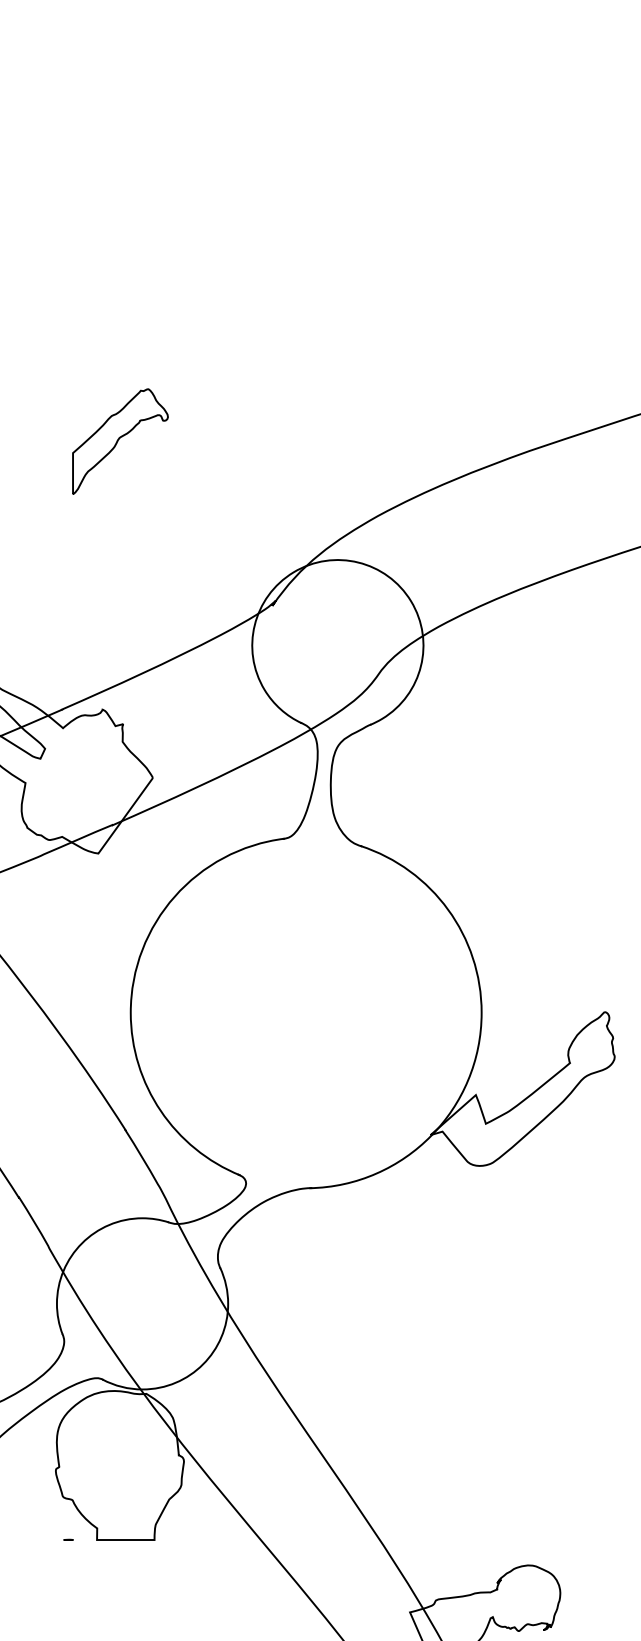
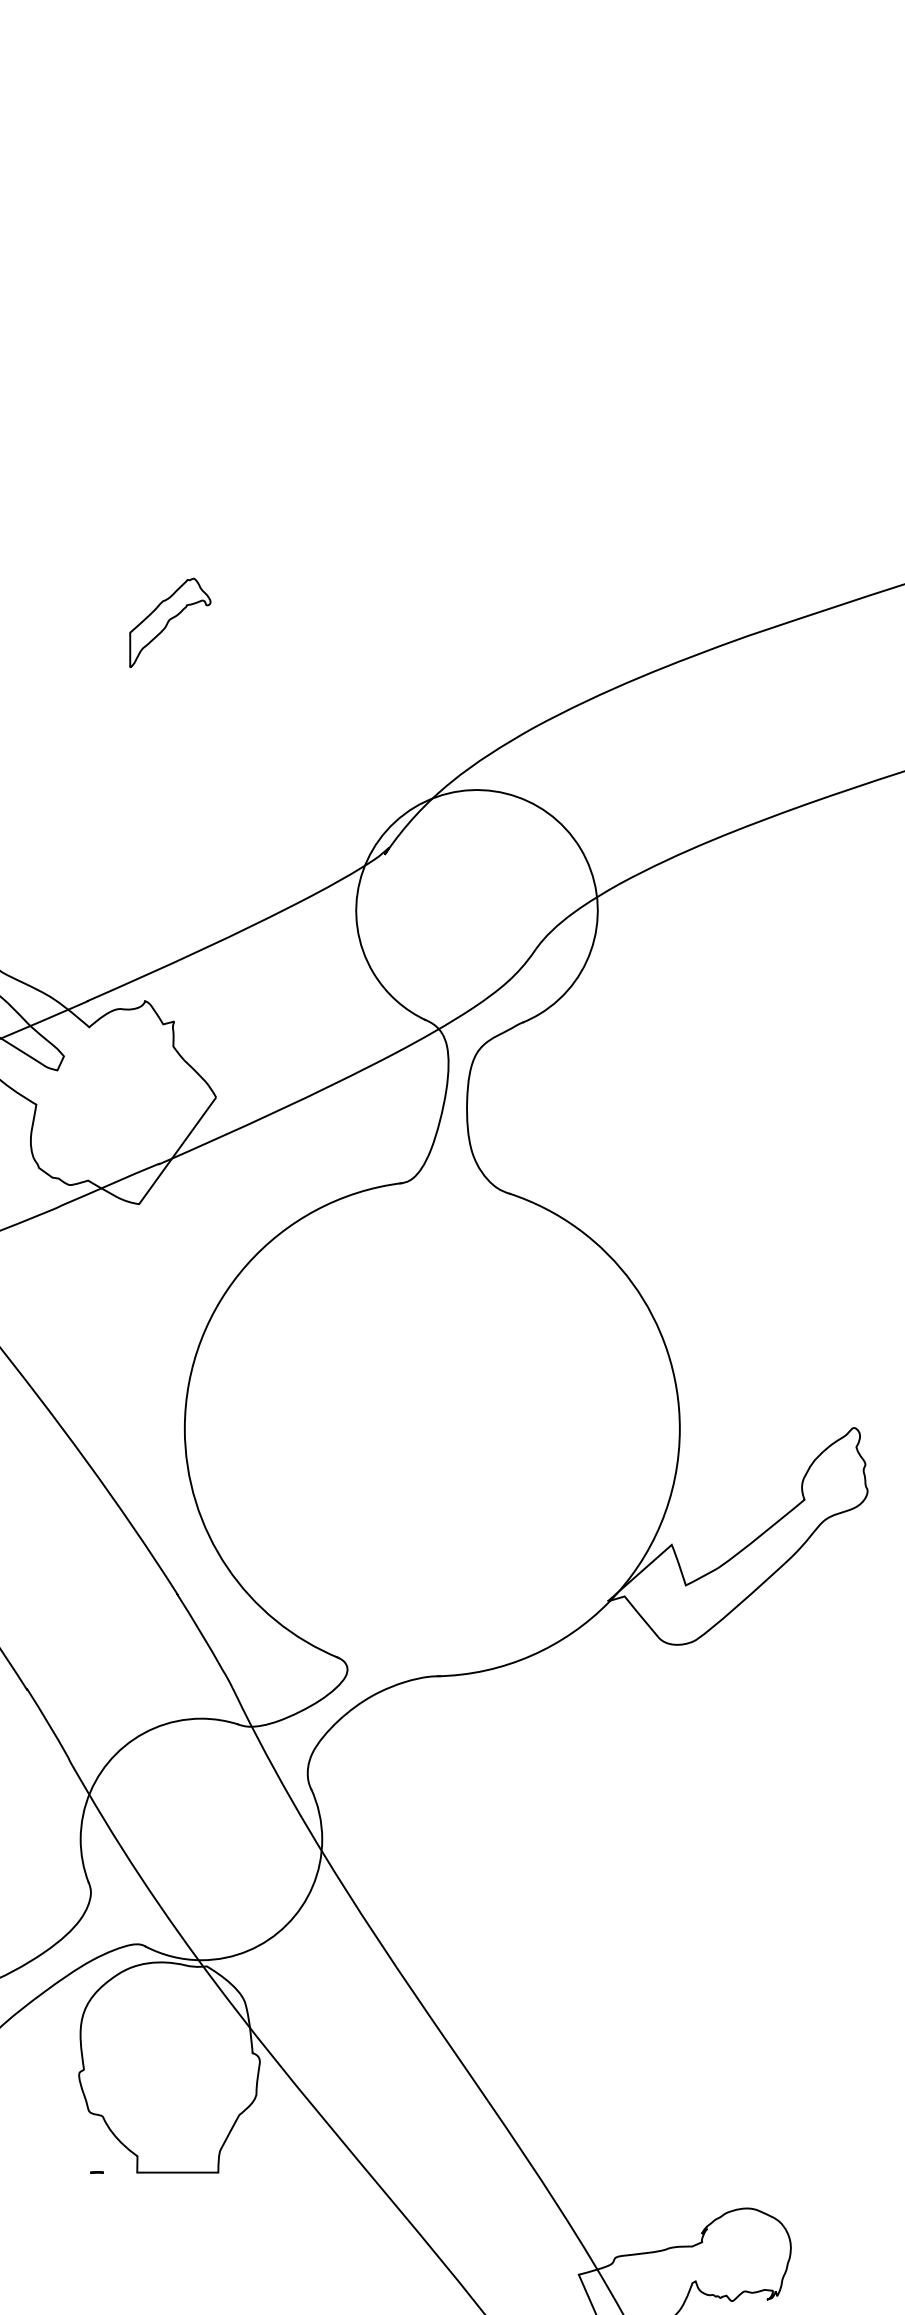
part: (120, 441) -> (170, 622), size x0.6

